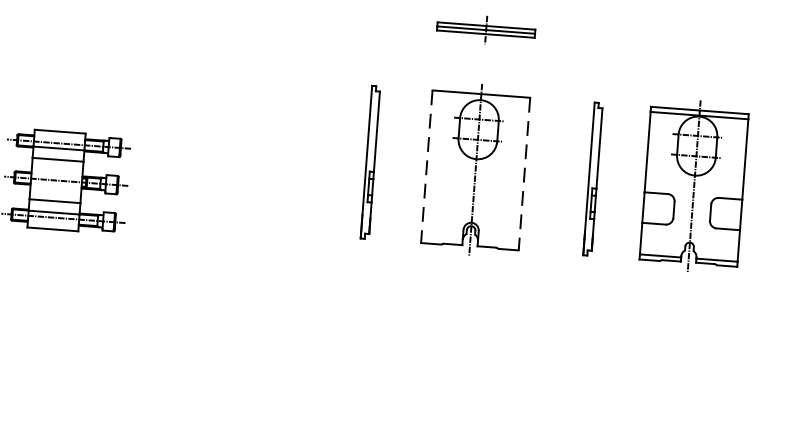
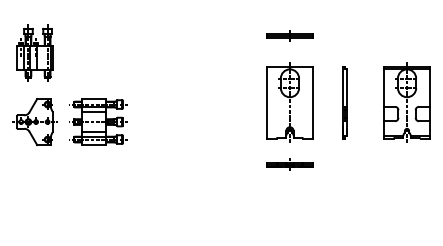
part: (368, 162) -> (239, 102), removed
line: (425, 168) -> (266, 103), dashed -> solid
line: (525, 176) -> (313, 103), dashed -> solid
part: (692, 186) -> (406, 102), moved
part: (464, 301) -> (289, 164), added

